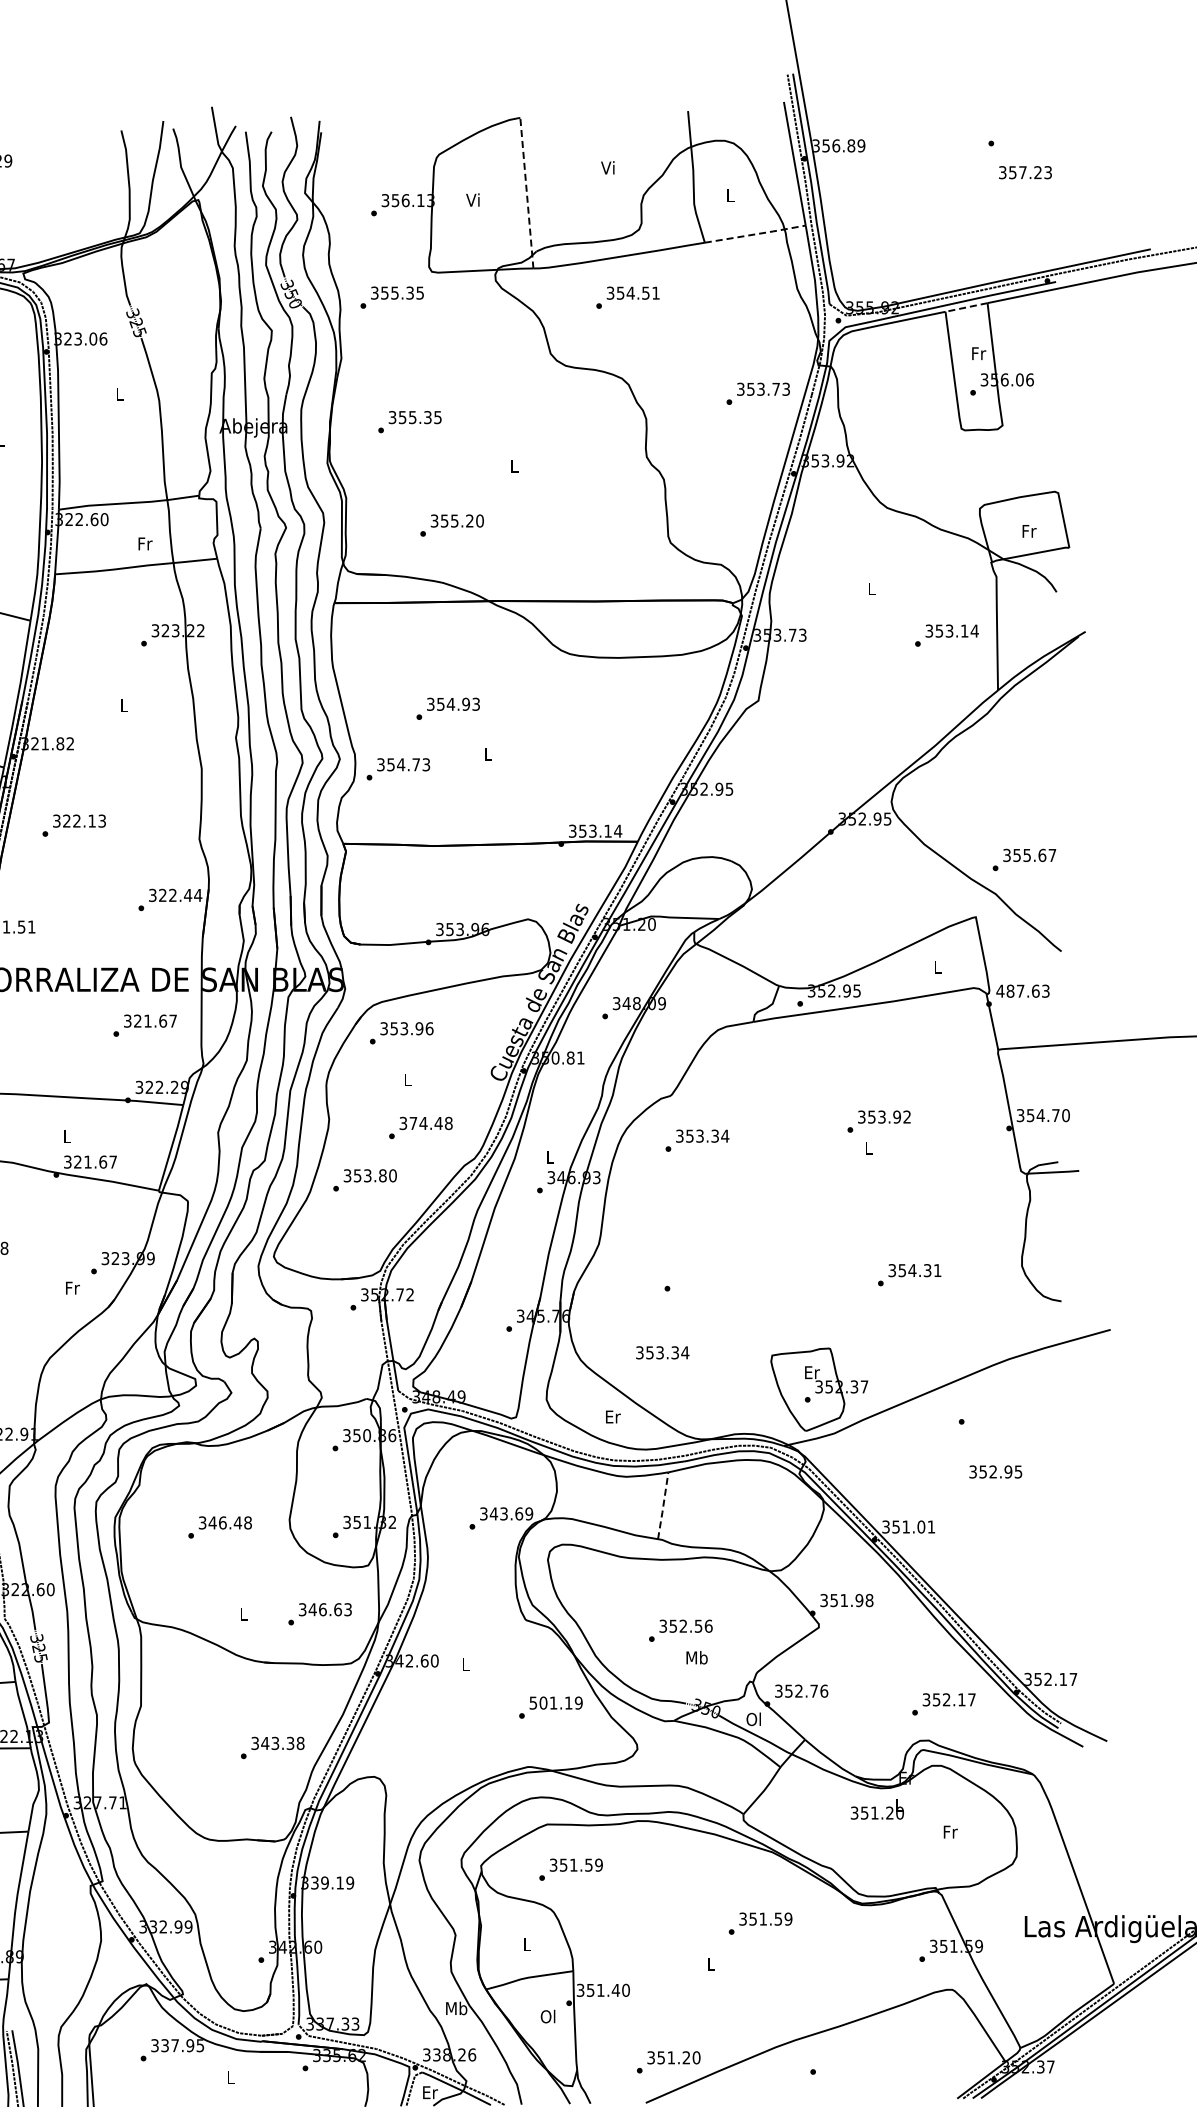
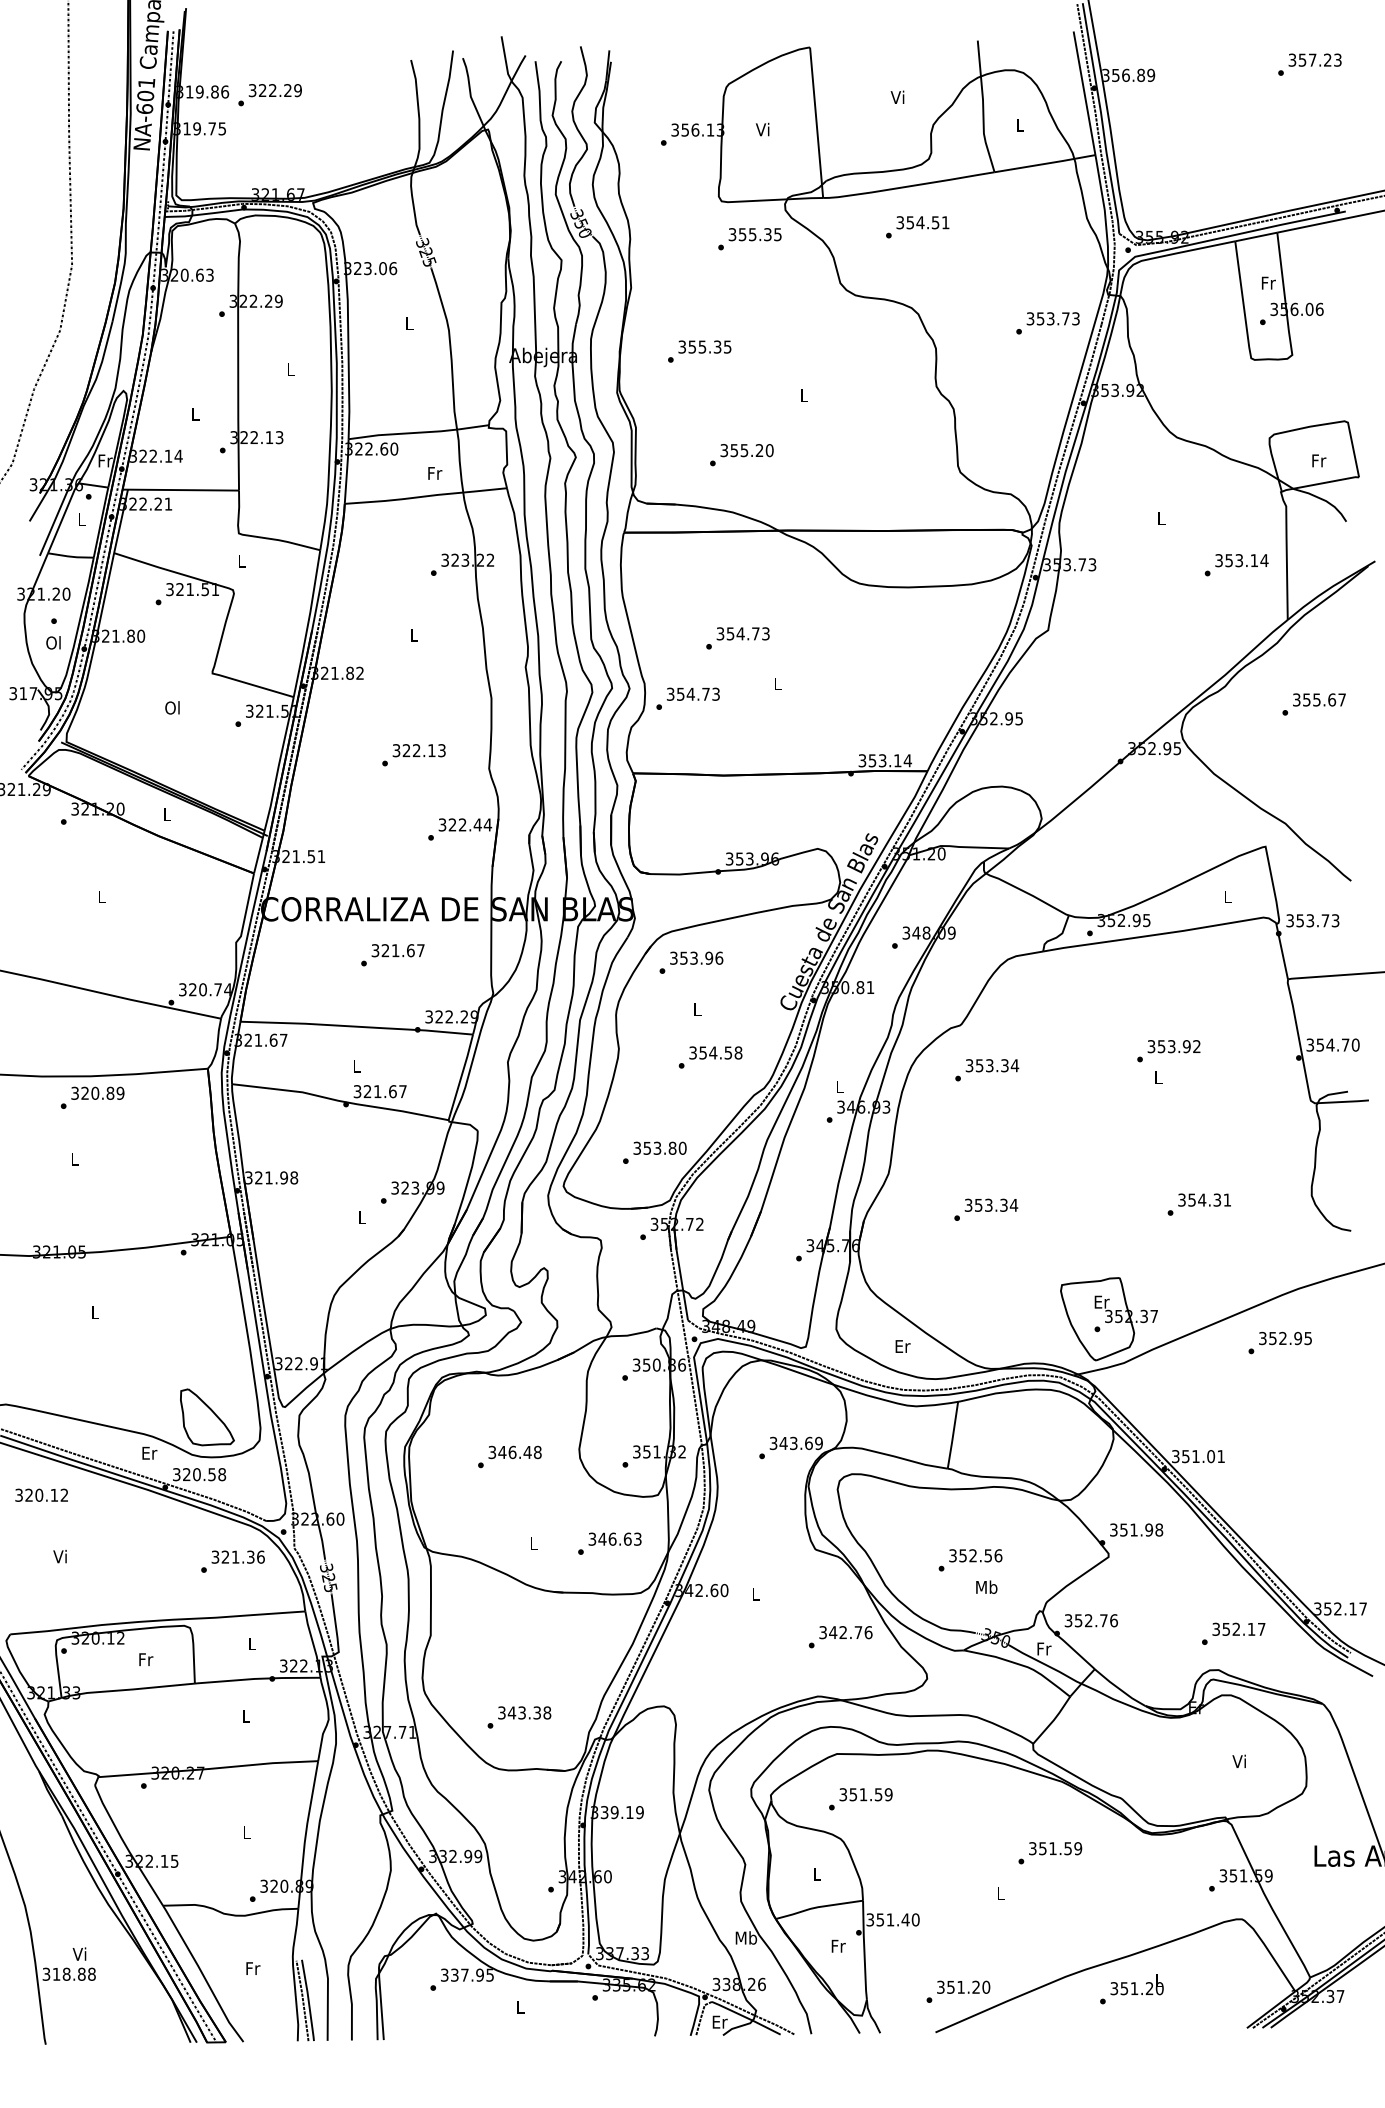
text: (1024, 171) -> (1314, 59), moved
line: (526, 192) -> (816, 122), dashed -> solid
line: (756, 233) -> (1046, 163), dashed -> solid
text: (391, 297) -> (749, 239), moved
line: (965, 307) -> (1255, 237), dashed -> solid
text: (465, 703) -> (755, 633), 354.93 -> 354.73
text: (73, 825) -> (413, 755), moved
text: (1023, 859) -> (1313, 704), moved
text: (1017, 990) -> (1307, 920), 487.63 -> 353.73
text: (144, 1025) -> (392, 955), moved
text: (425, 1122) -> (715, 1052), 374.48 -> 354.58
text: (364, 1179) -> (654, 1152), moved
text: (72, 1287) -> (362, 1217), Fr -> L
text: (662, 1351) -> (991, 1204), moved
text: (995, 1471) -> (1285, 1338), moved
line: (663, 1505) -> (953, 1435), dashed -> solid
text: (555, 1702) -> (845, 1632), 501.19 -> 342.76
text: (753, 1718) -> (1043, 1648), Ol -> Fr
text: (272, 1747) -> (519, 1717), moved
text: (876, 1808) -> (1136, 1984), moved
text: (949, 1831) -> (1239, 1761), Fr -> Vi
text: (547, 2015) -> (837, 1945), Ol -> Fr

